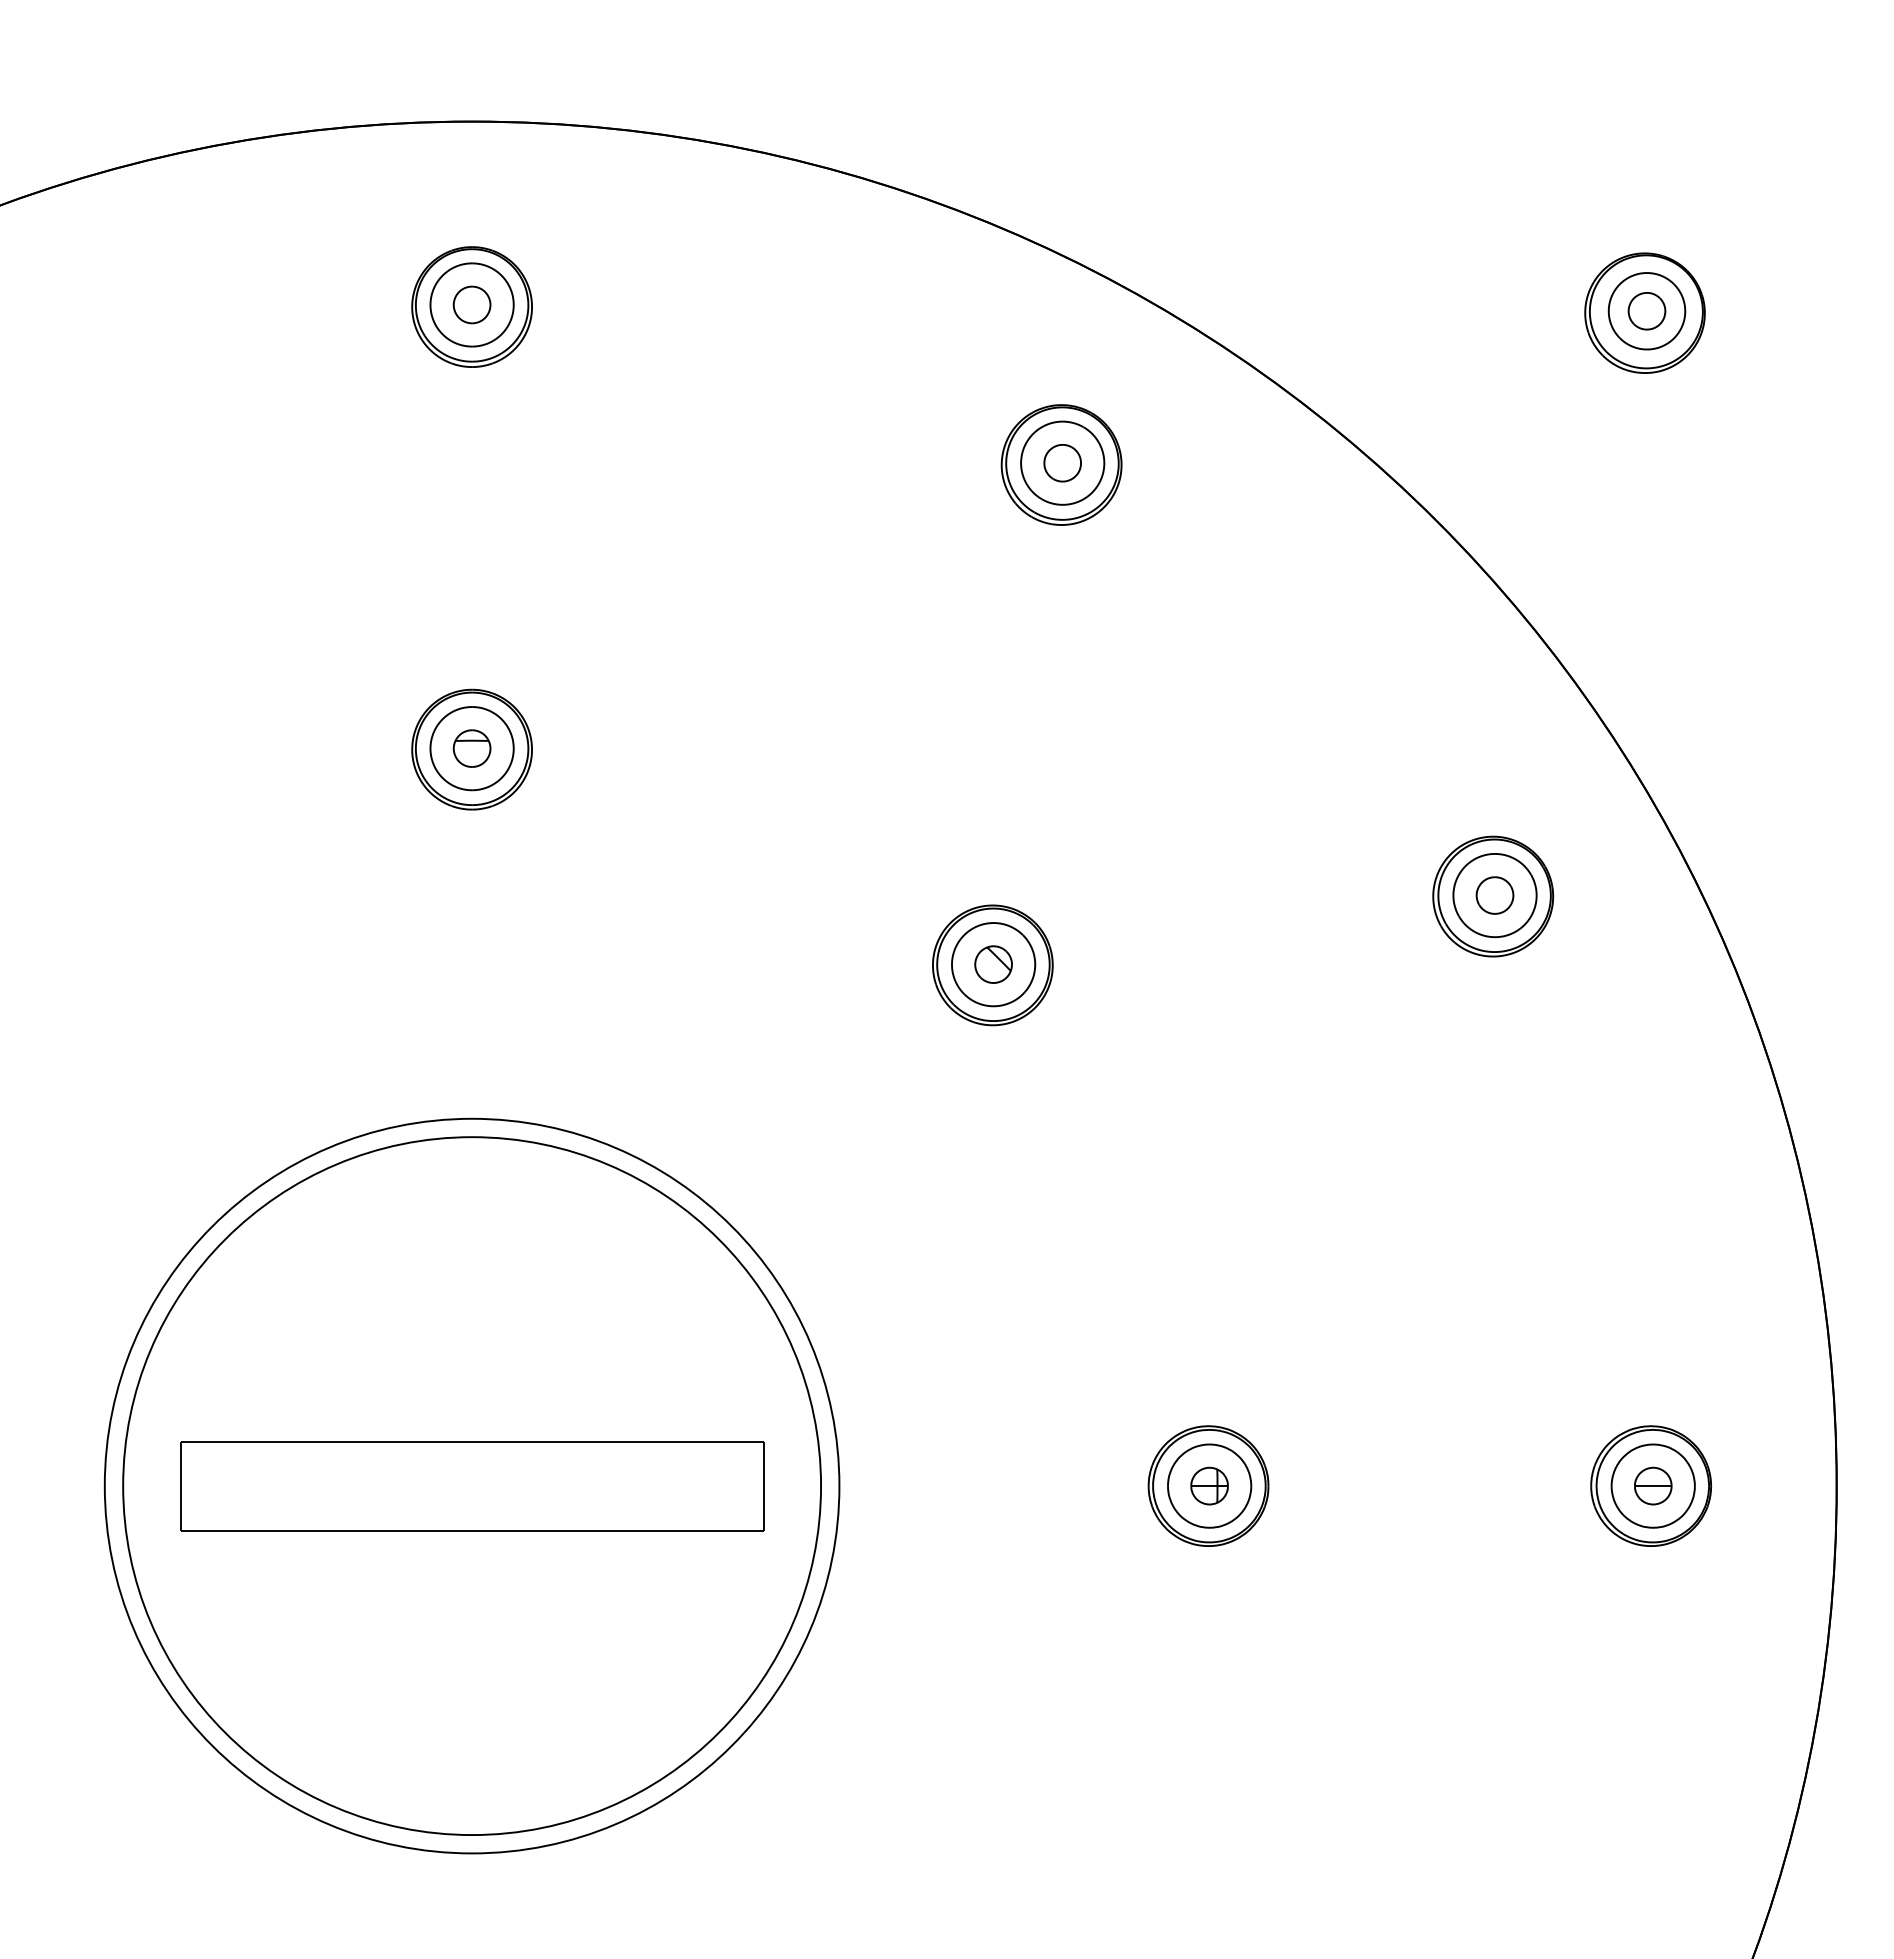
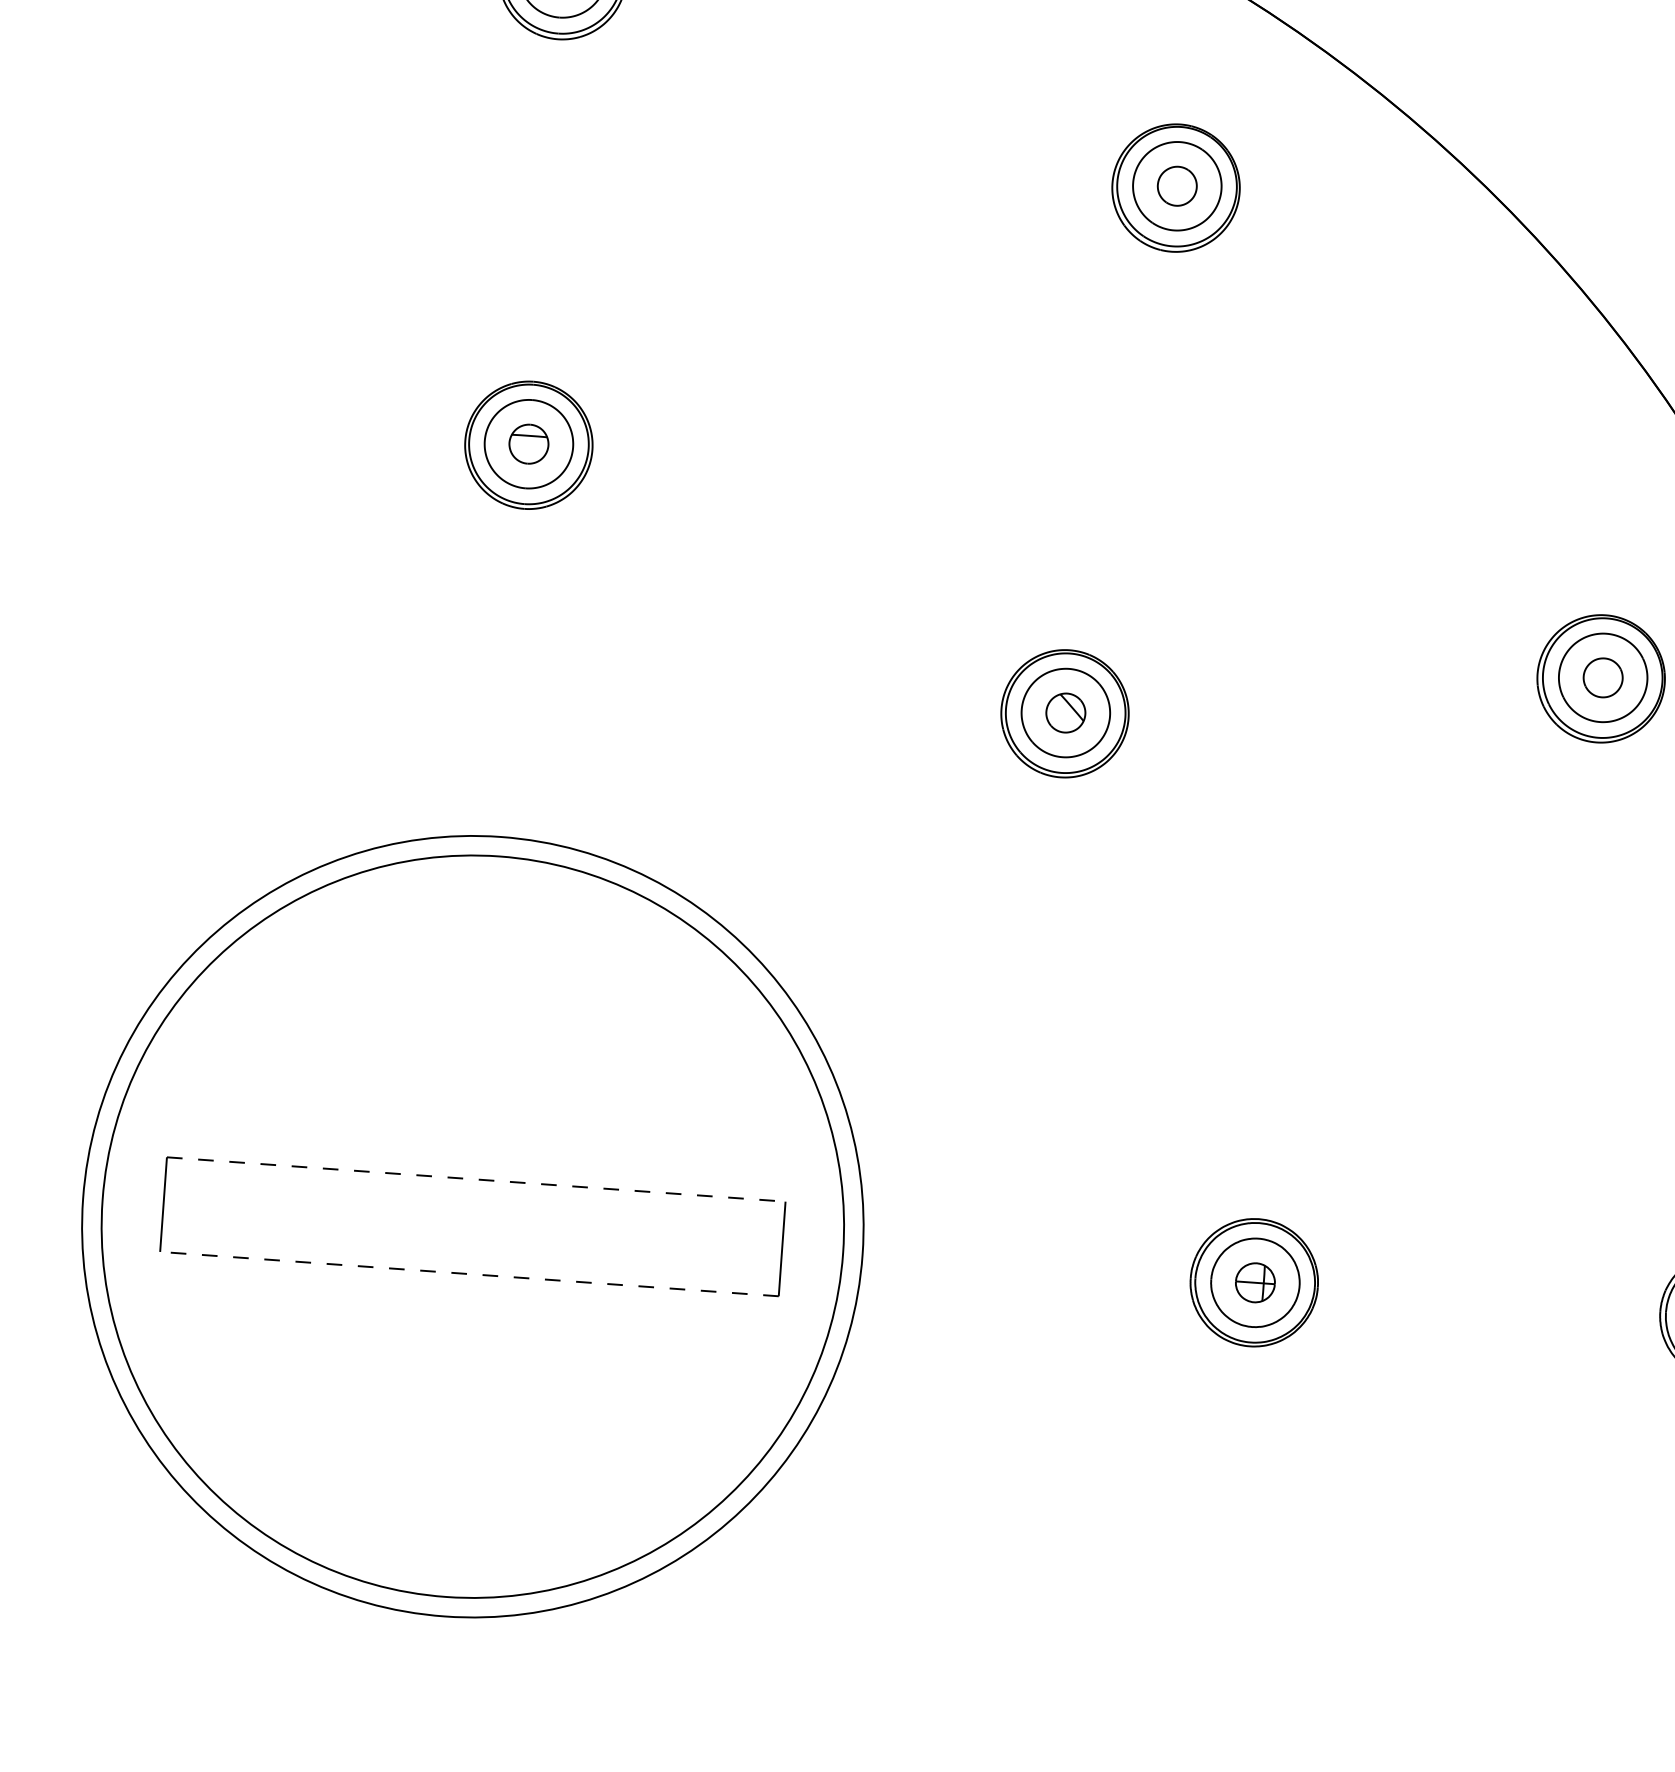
line: (472, 1441) -> (476, 1179), solid -> dashed
line: (471, 1530) -> (468, 1273), solid -> dashed

